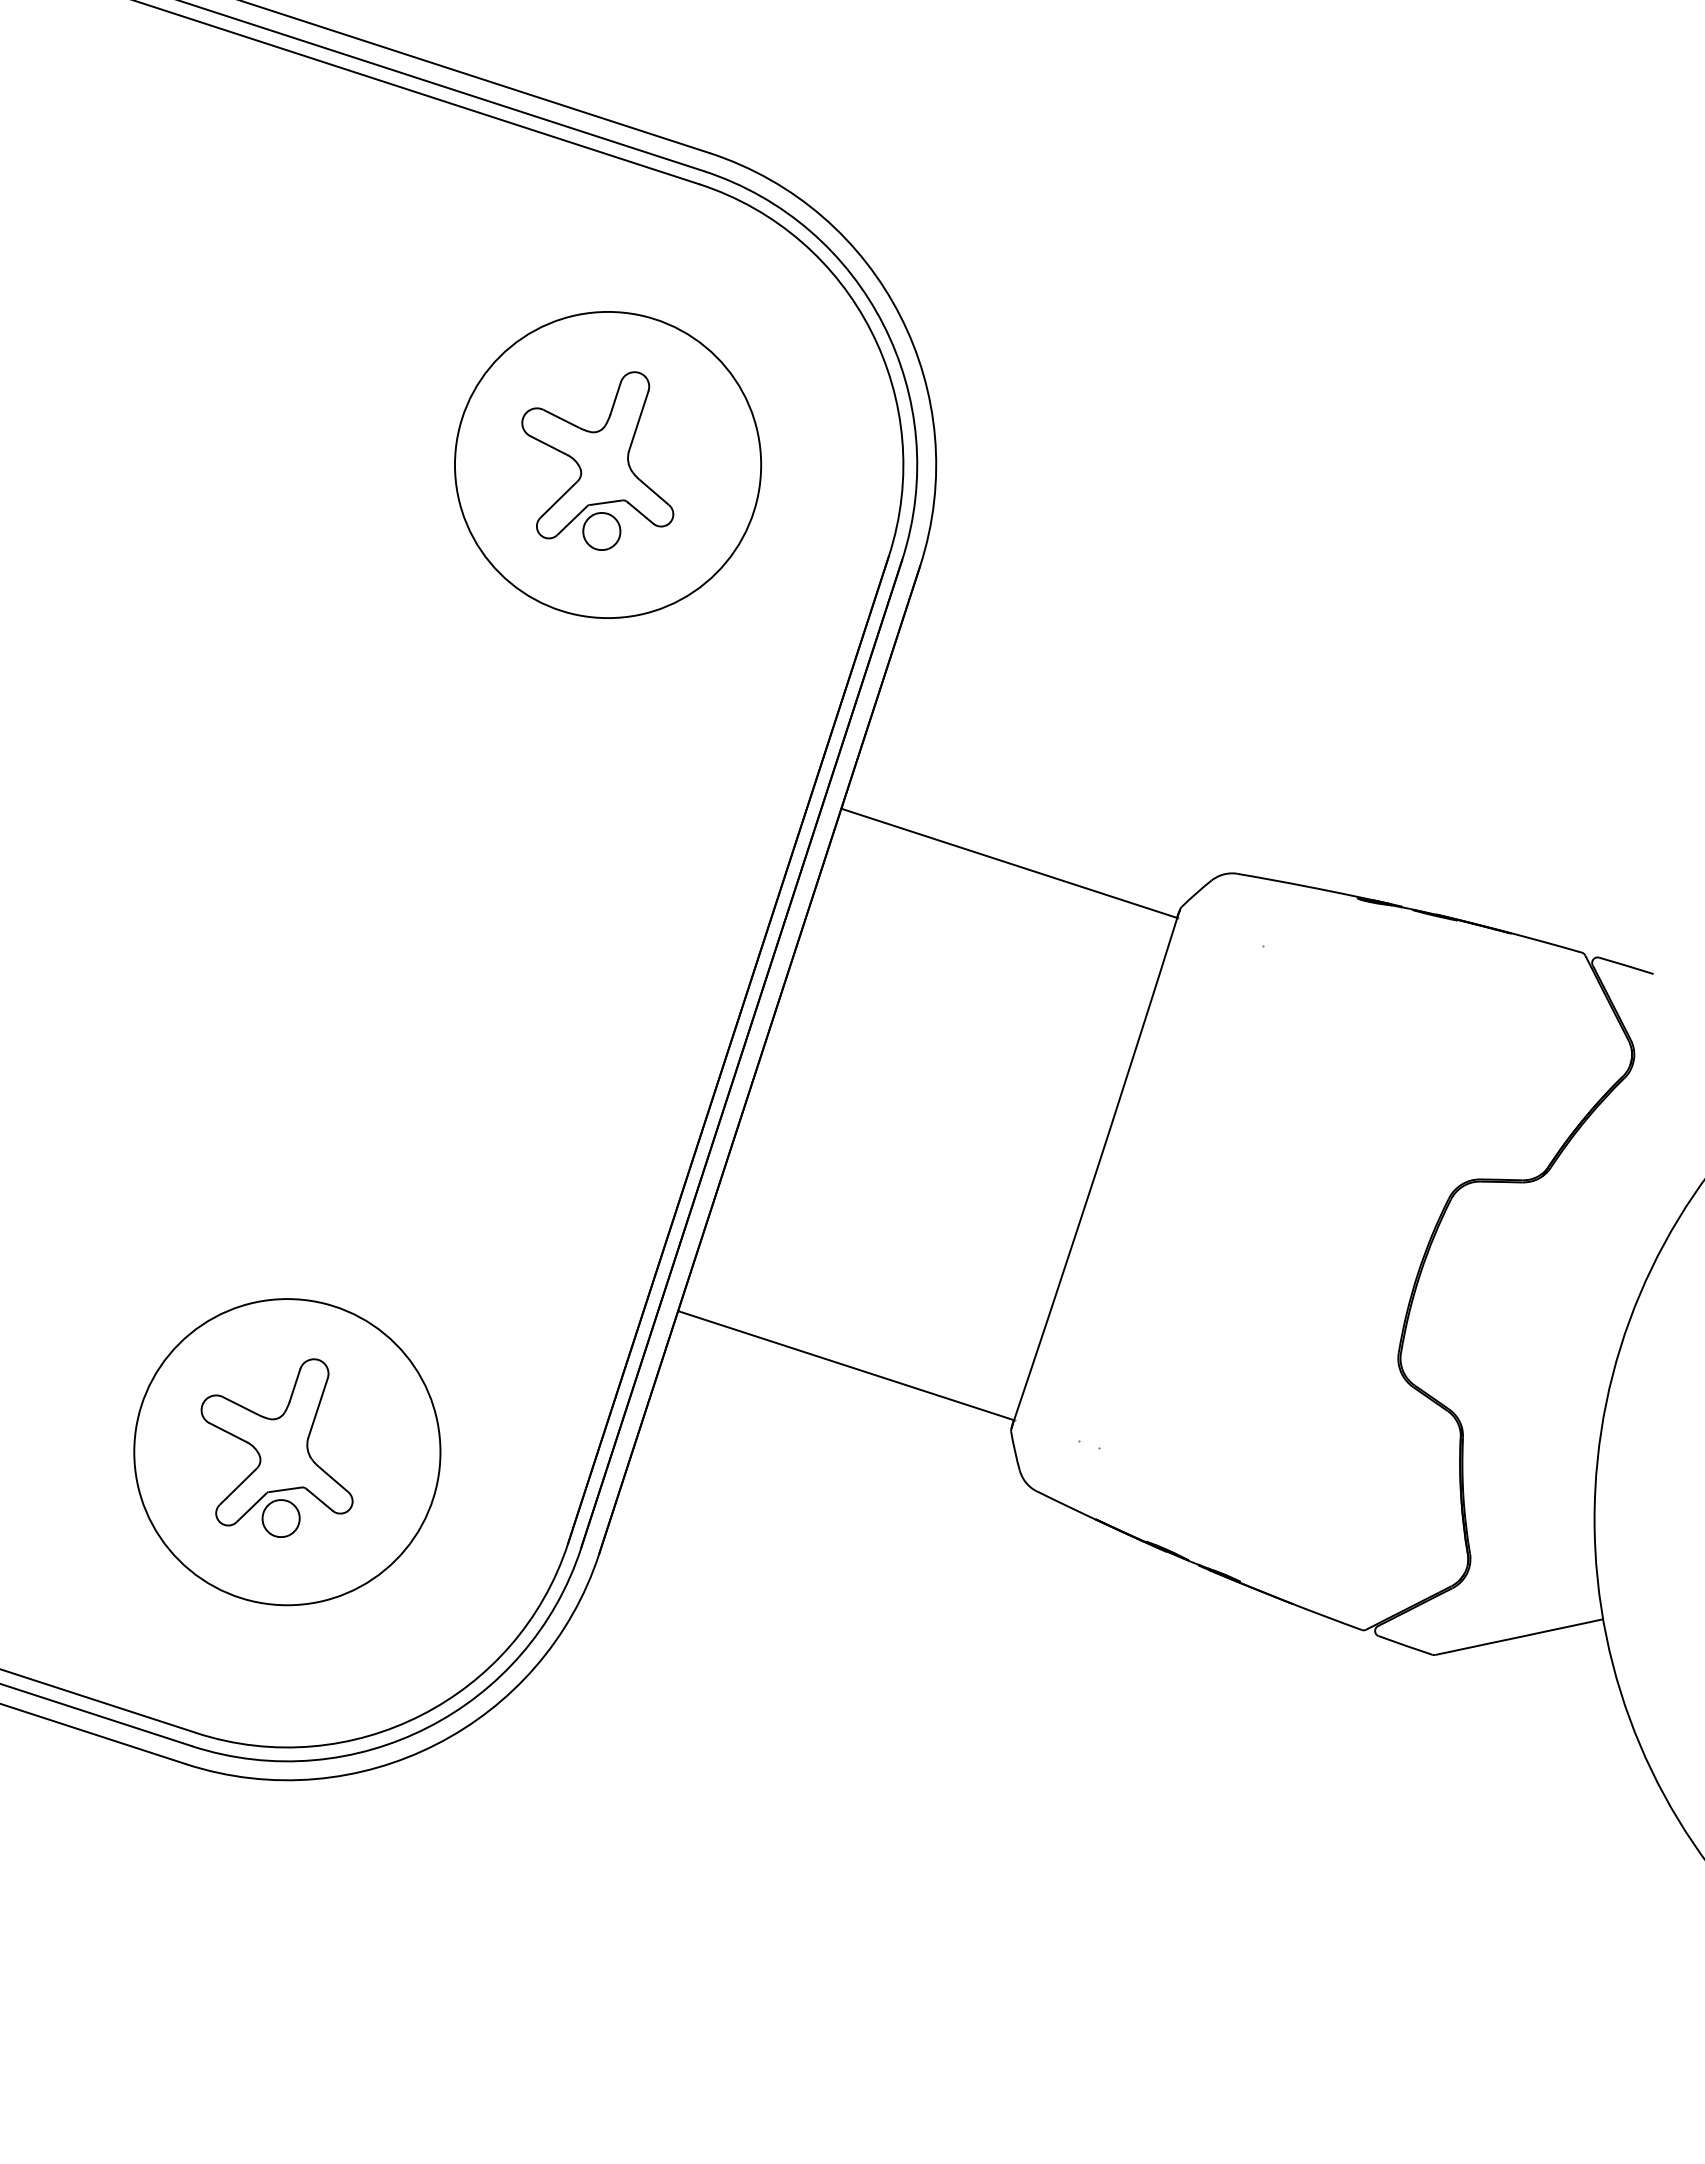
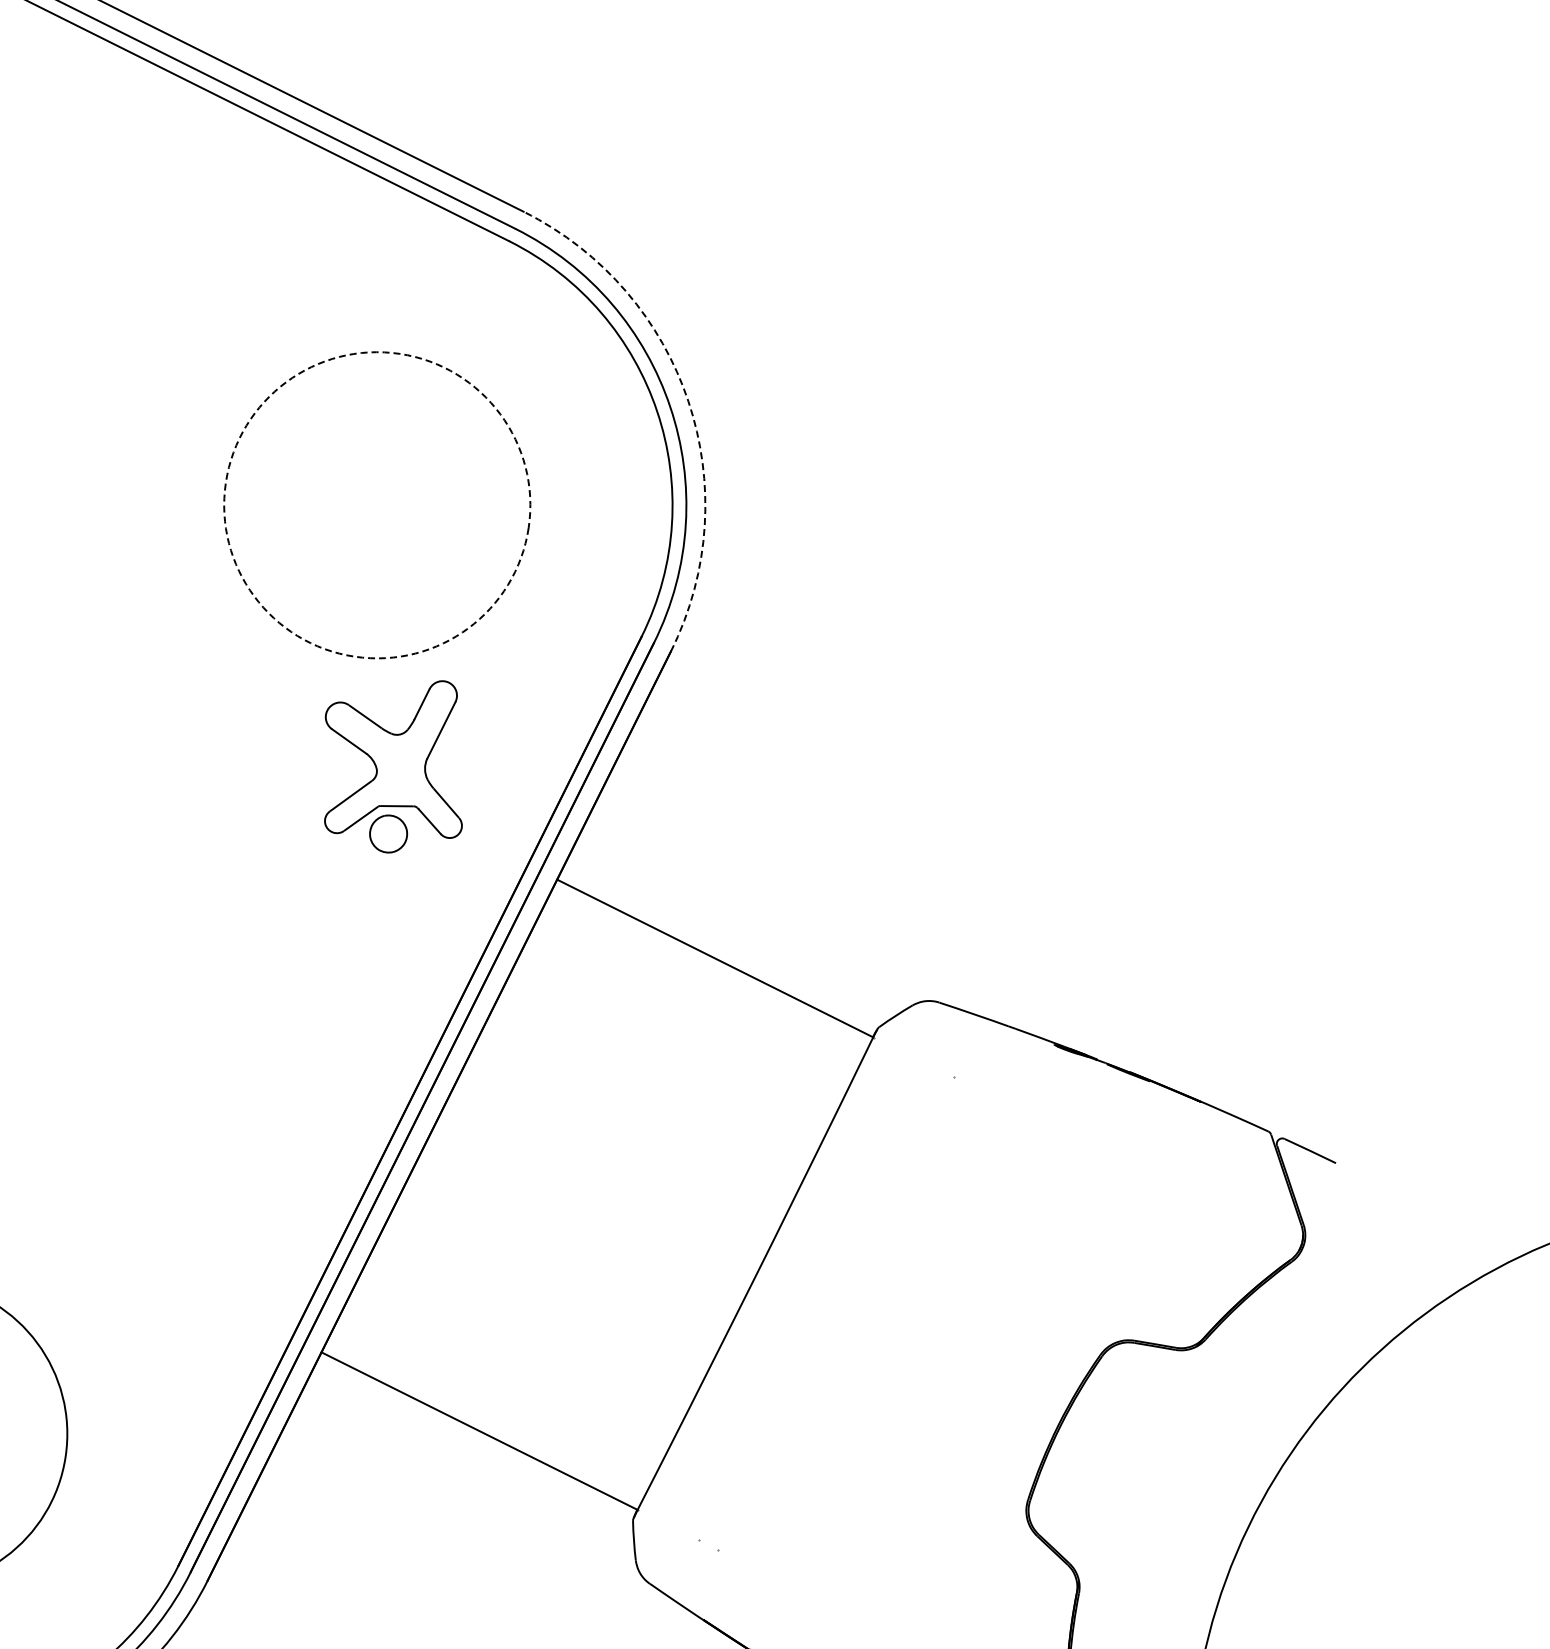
arc: (900, 316) -> (688, 401), solid -> dashed
part: (597, 460) -> (394, 763), moved
circle: (607, 464) -> (376, 504), solid -> dashed

